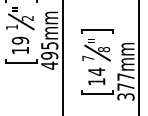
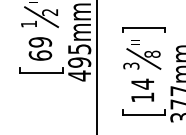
text: (20, 50) -> (40, 55), 19 -> 69
text: (88, 57) -> (131, 64), 7 -> 3

